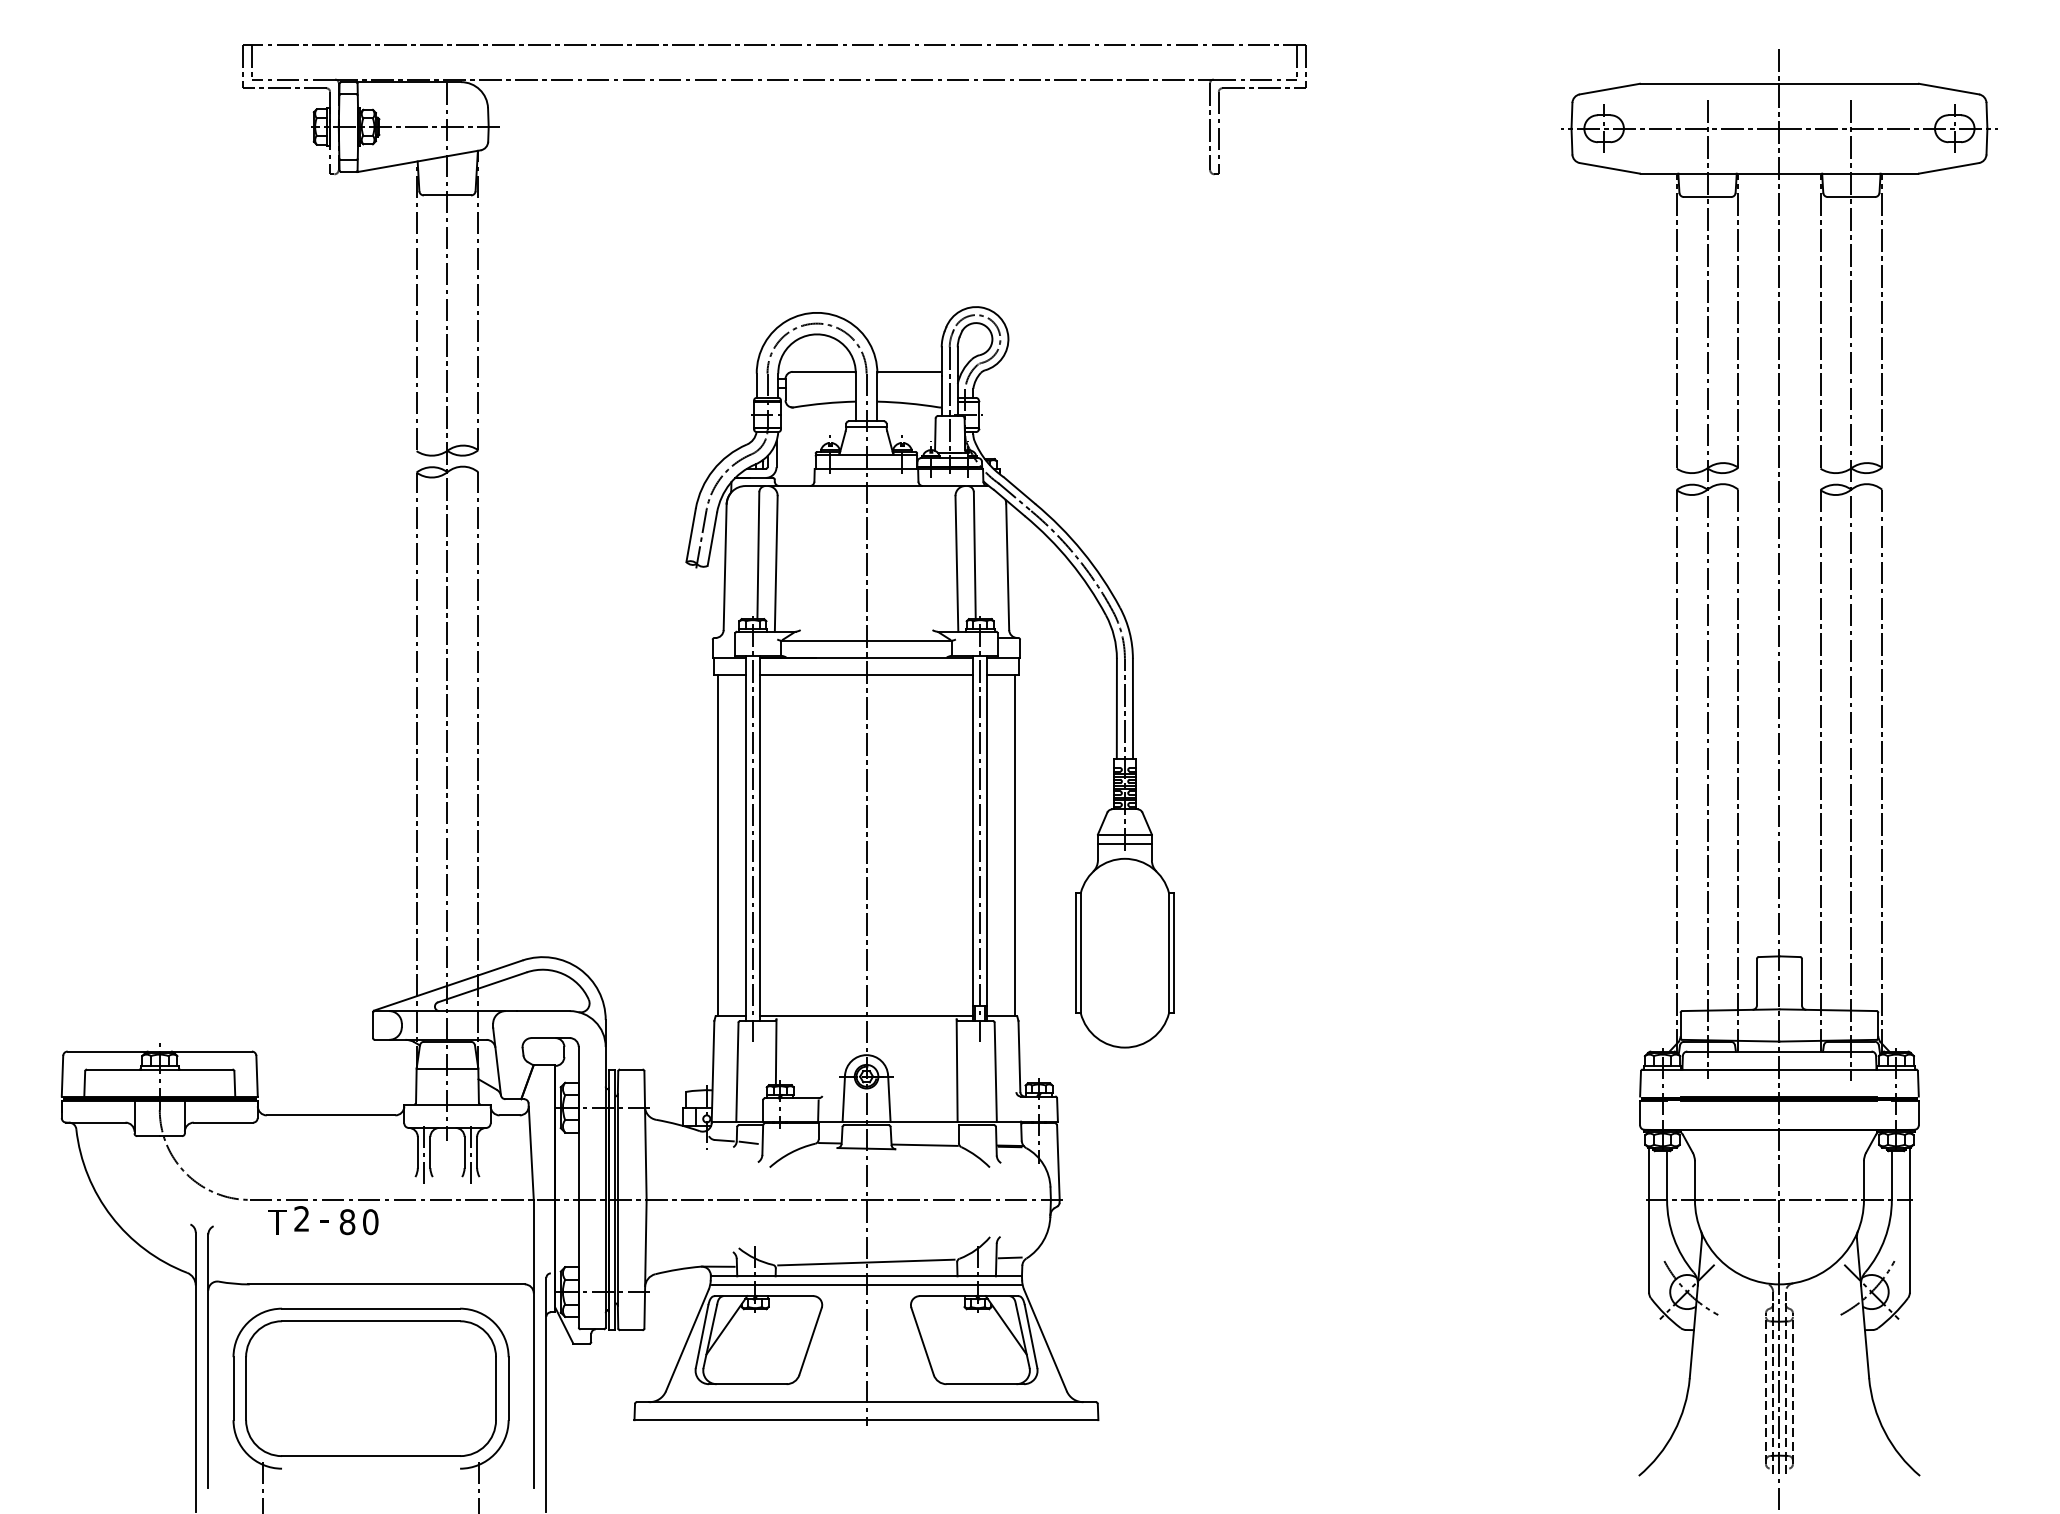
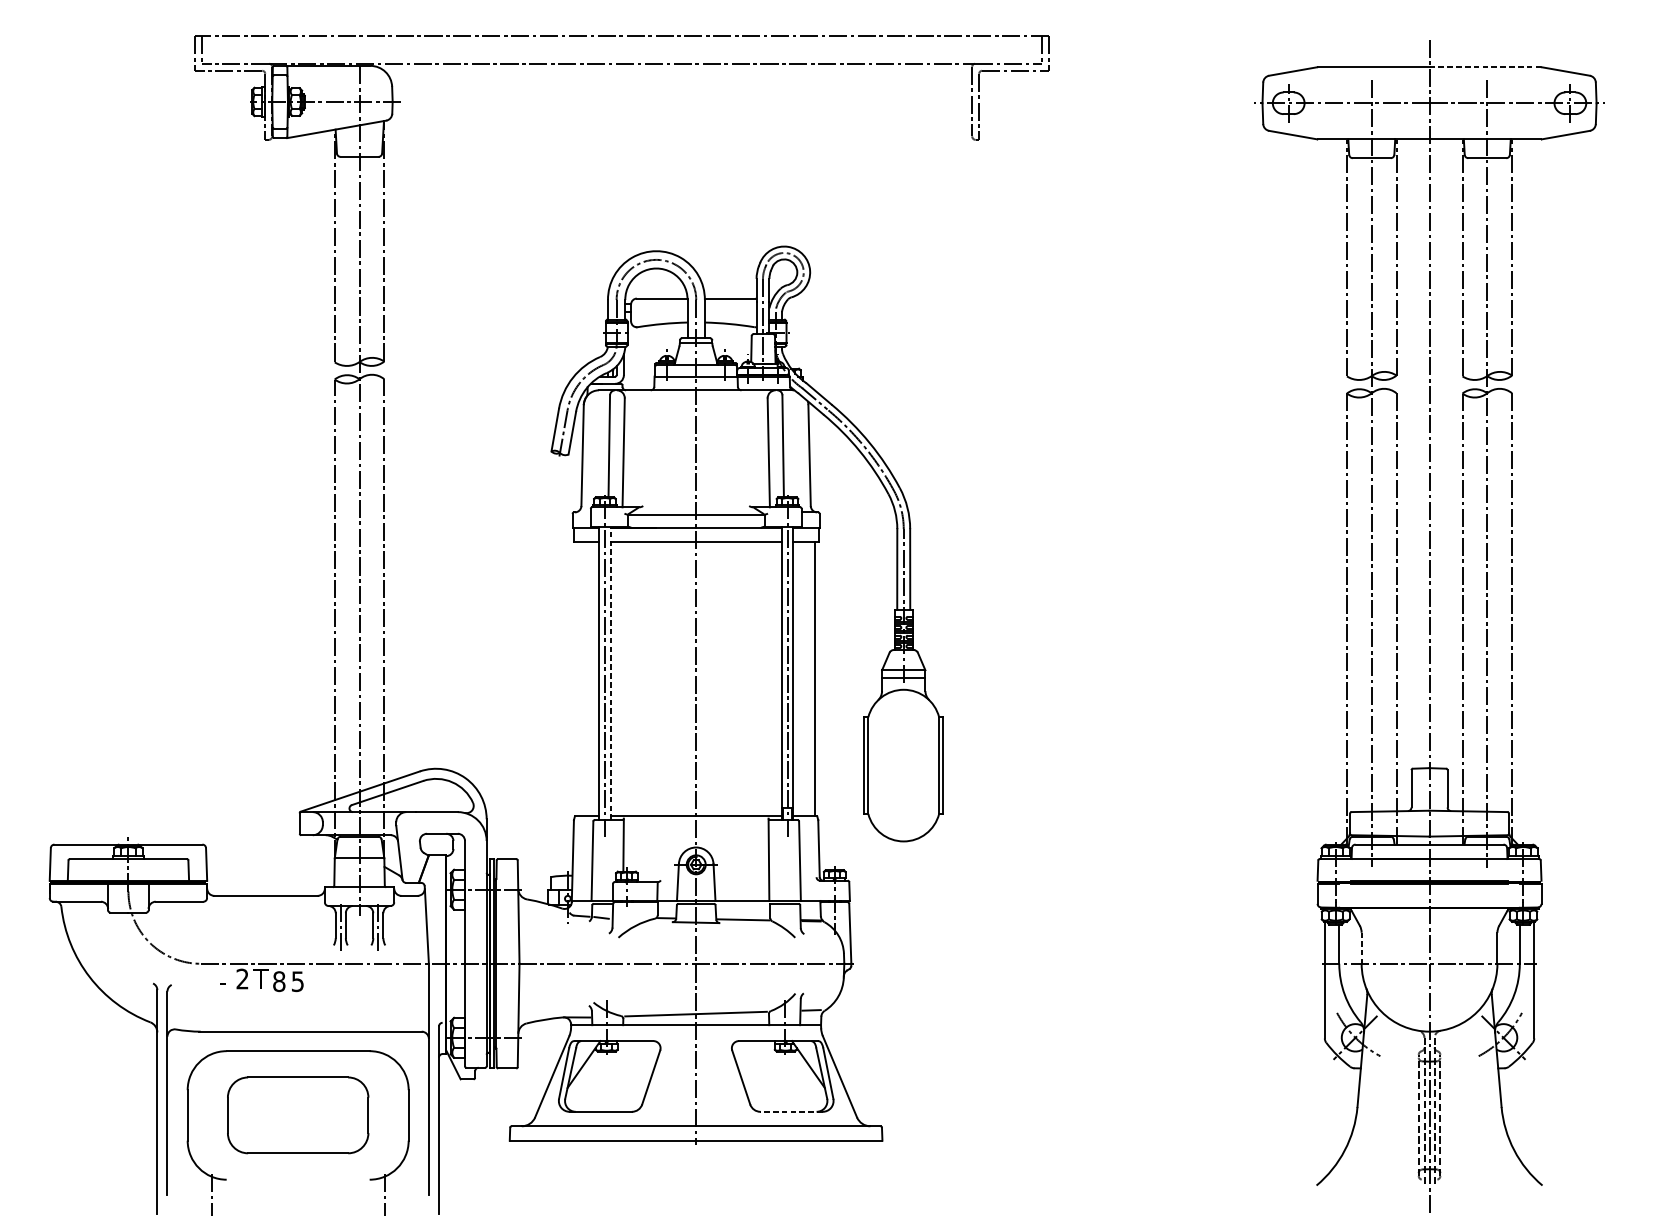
line: (1849, 83) -> (1485, 66), solid -> dashed
line: (760, 838) -> (611, 673), solid -> dashed
line: (718, 845) -> (577, 679), removed
line: (1694, 1180) -> (1361, 948), solid -> dashed
text: (324, 1218) -> (260, 978), - -> T
text: (277, 1222) -> (223, 981), T -> -
text: (370, 1222) -> (297, 981), 0 -> 5
line: (866, 1285) -> (696, 1032), removed
line: (985, 1384) -> (791, 1112), solid -> dashed
part: (370, 1388) -> (297, 1115), size x0.7

